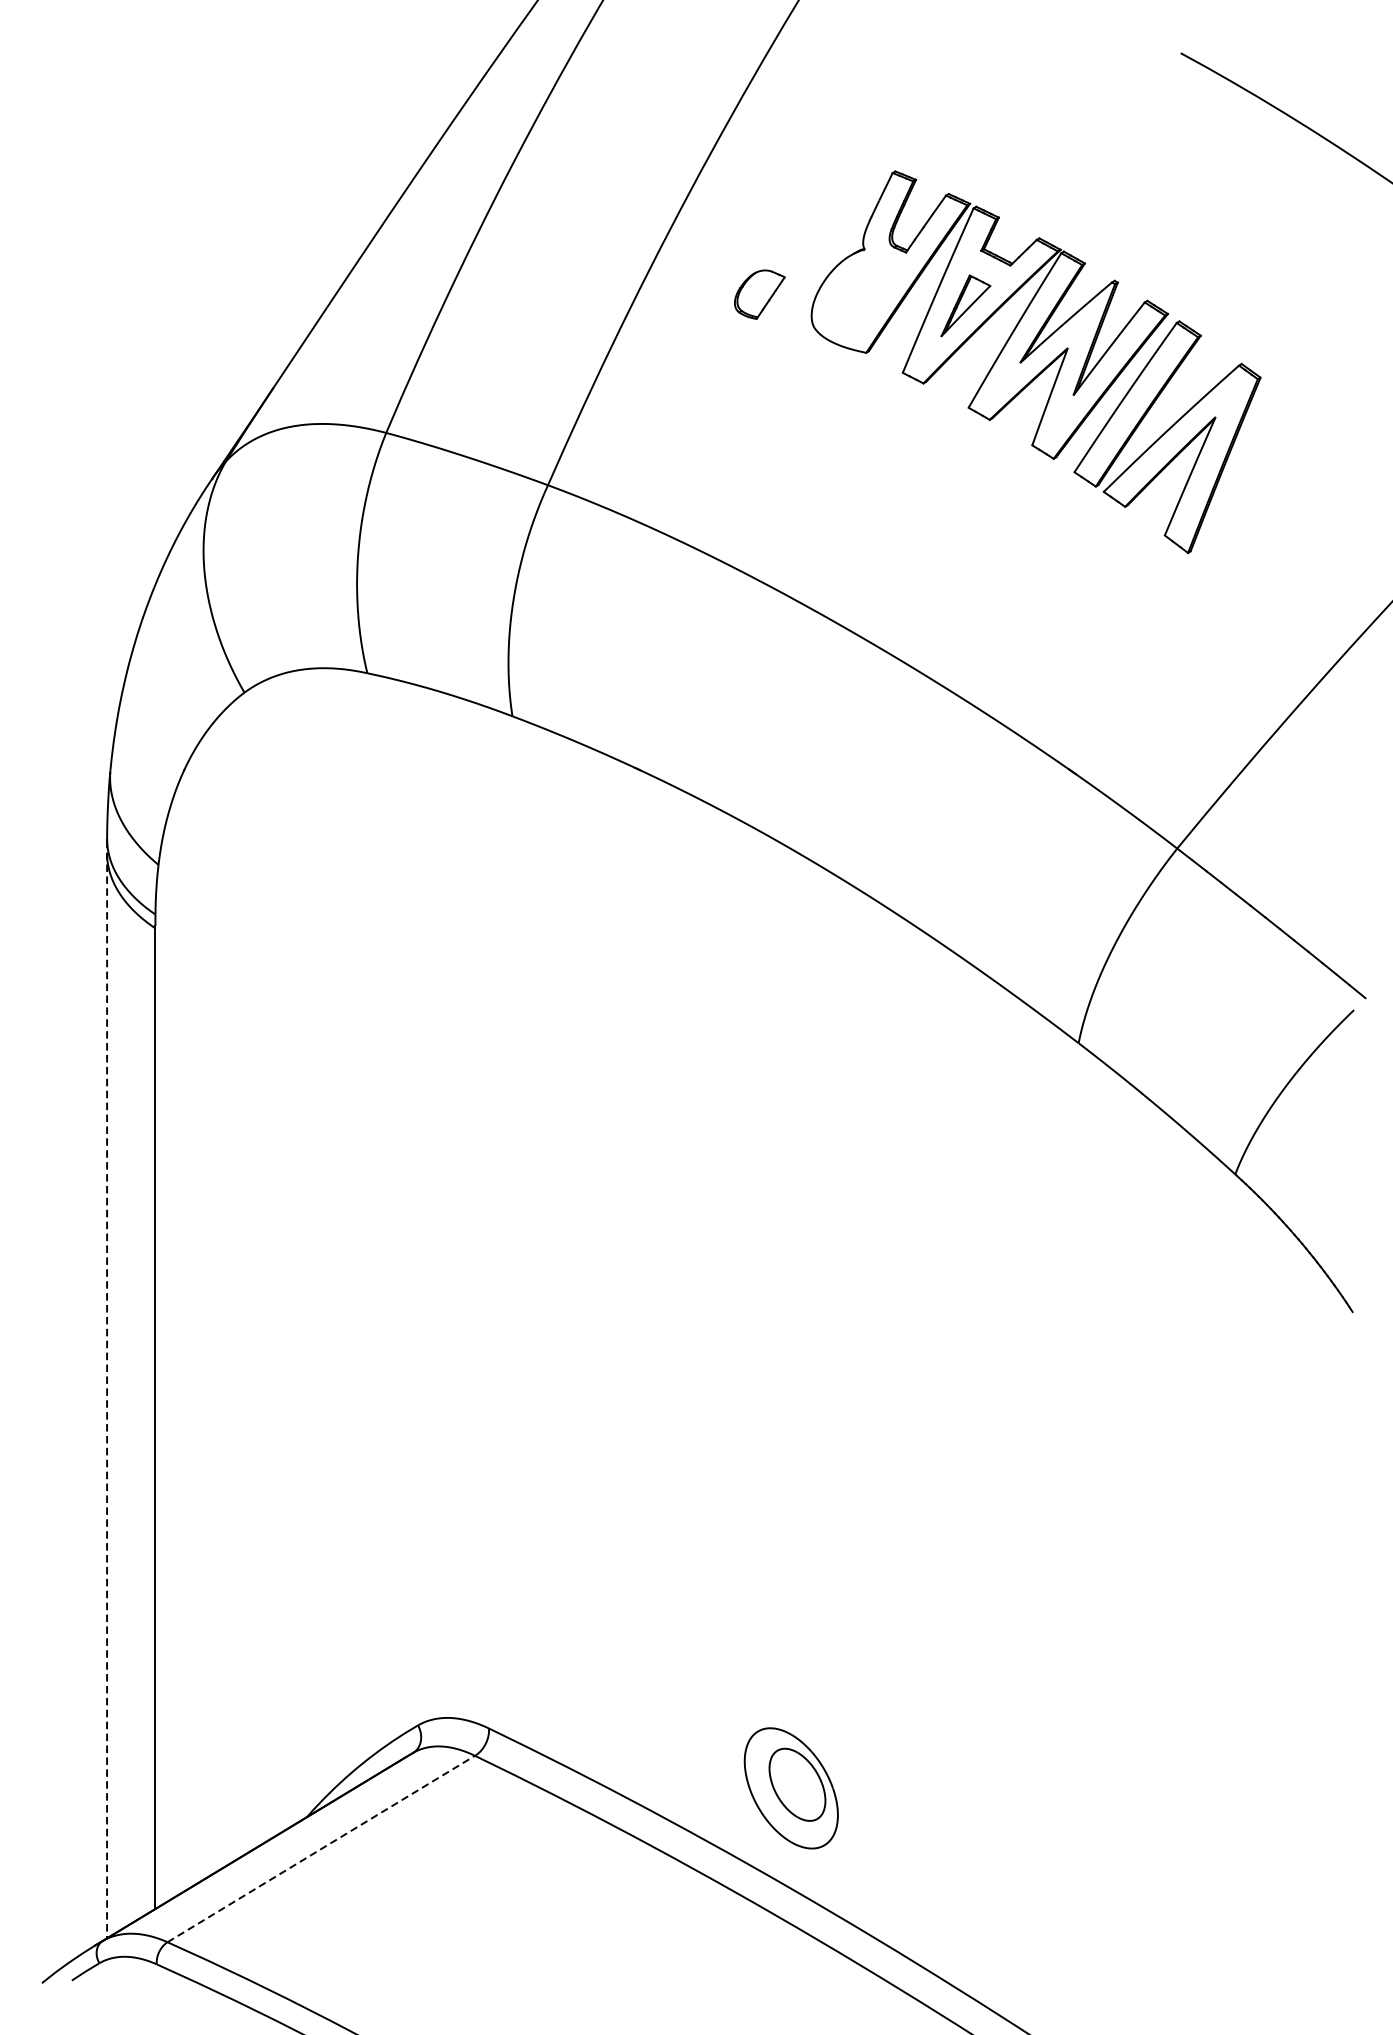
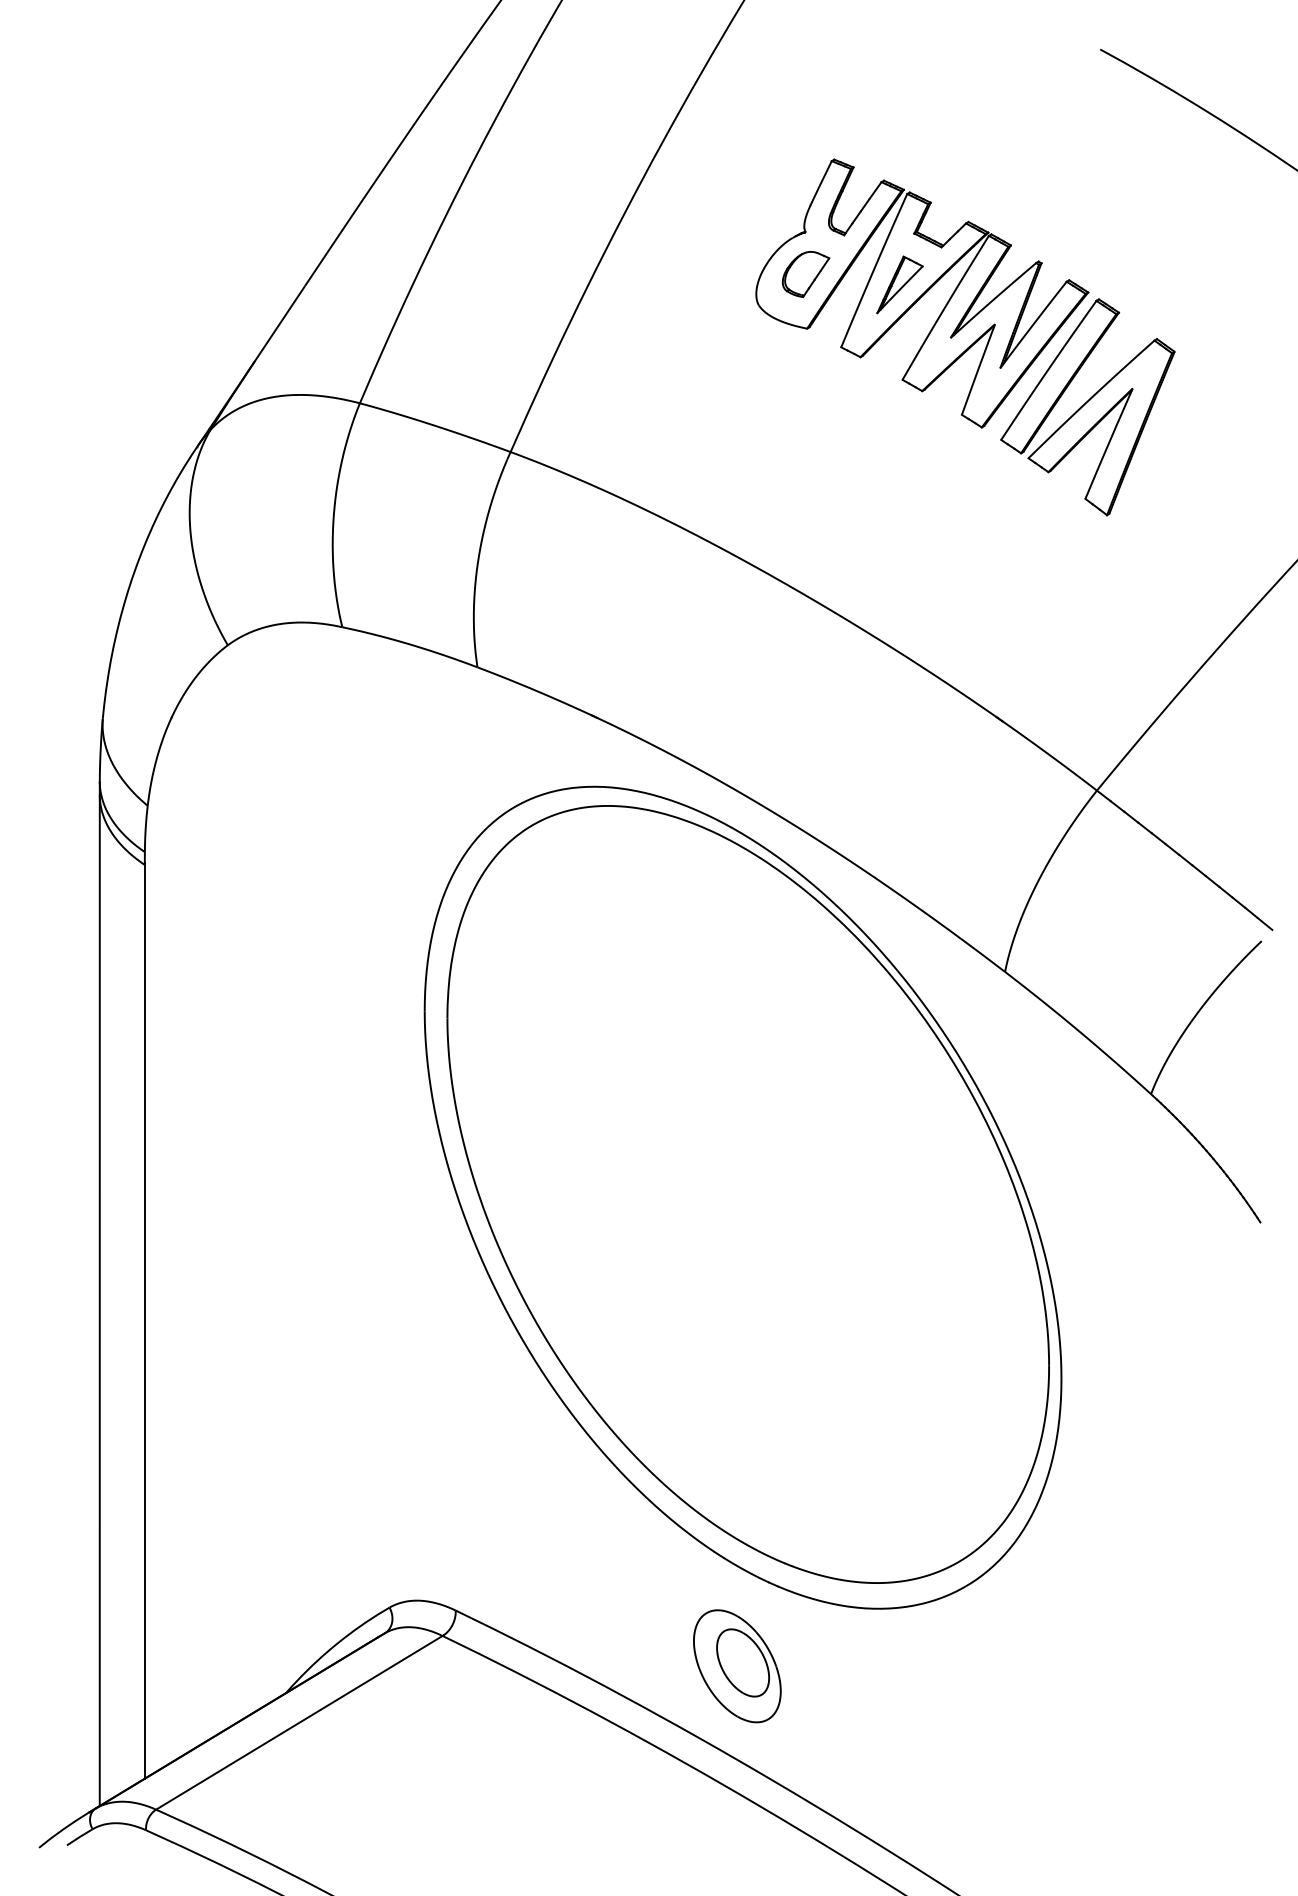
part: (759, 294) -> (805, 274), moved
part: (796, 1285) -> (742, 1197), added
line: (106, 1390) -> (99, 1295), dashed -> solid
line: (322, 1848) -> (300, 1722), dashed -> solid

